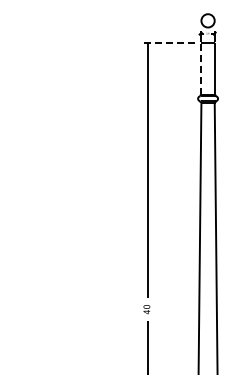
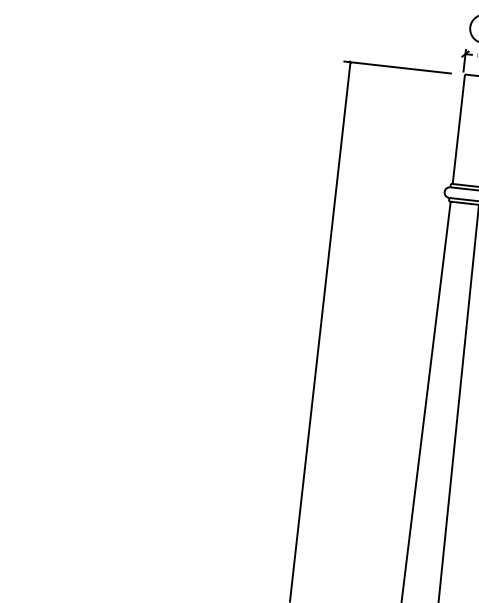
line: (169, 43) -> (397, 67), dashed -> solid
line: (201, 68) -> (459, 128), dashed -> solid

